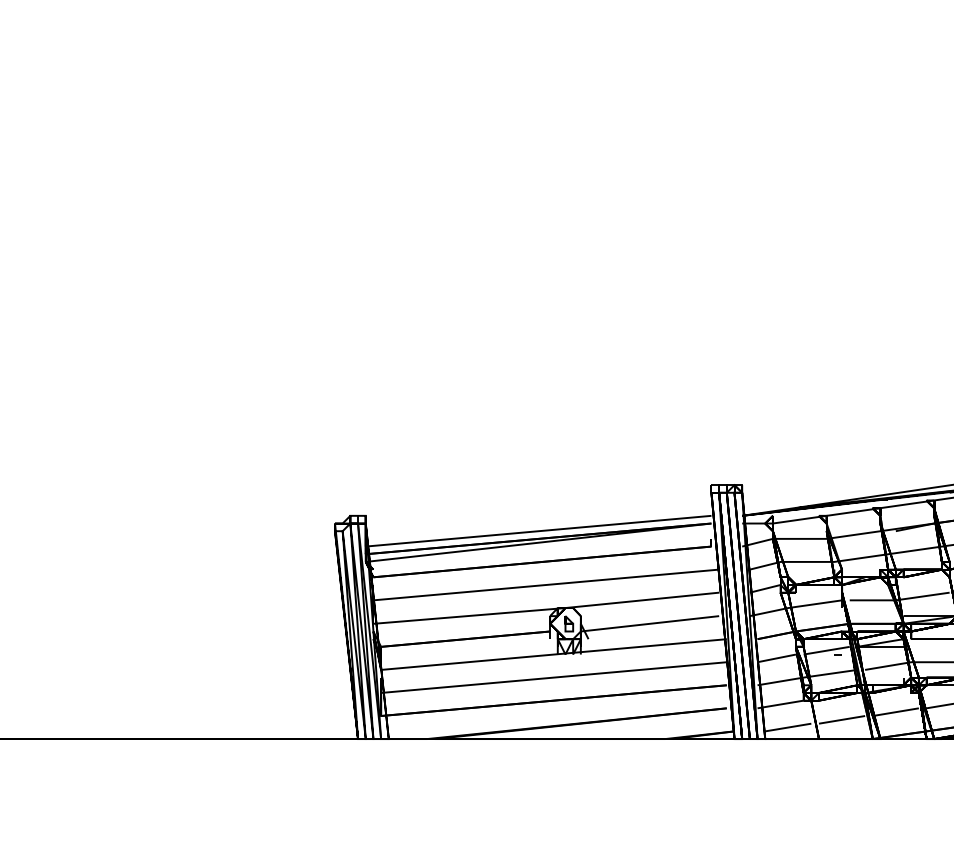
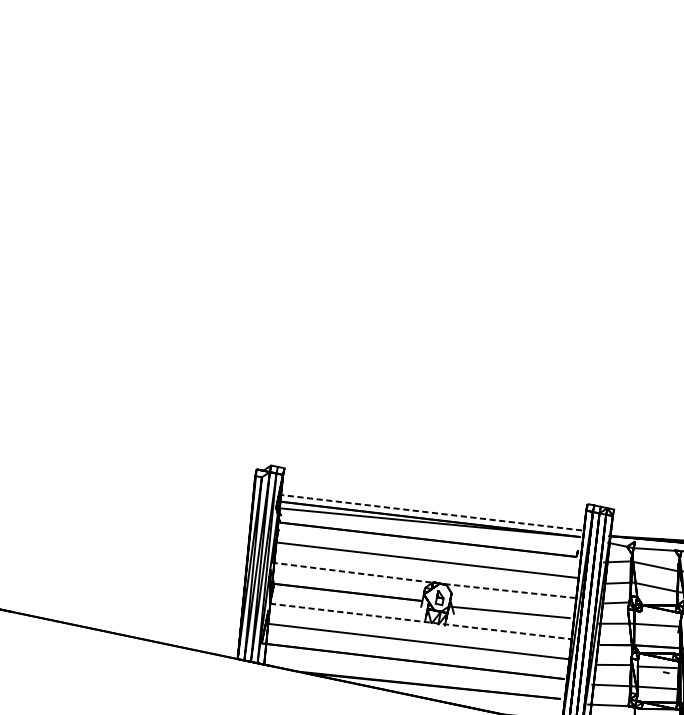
line: (538, 531) -> (430, 512), solid -> dashed
line: (547, 609) -> (424, 581), solid -> dashed
line: (553, 654) -> (421, 621), solid -> dashed

